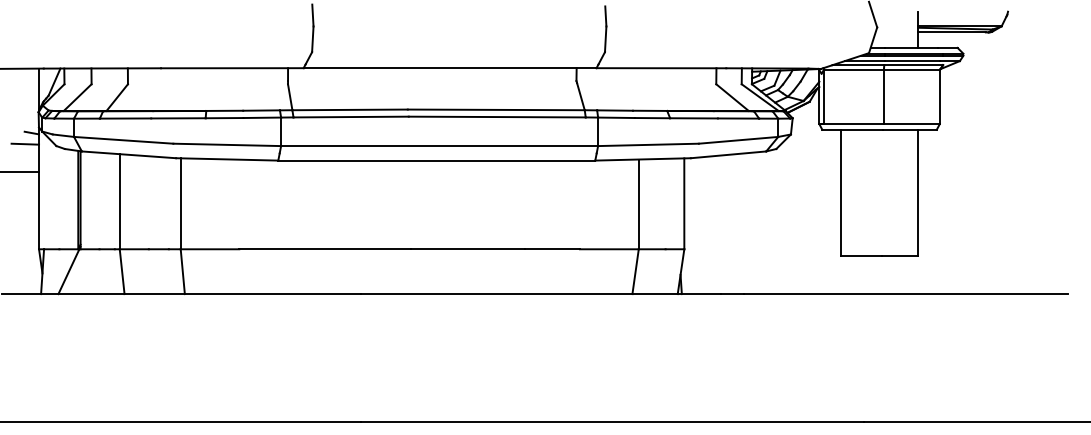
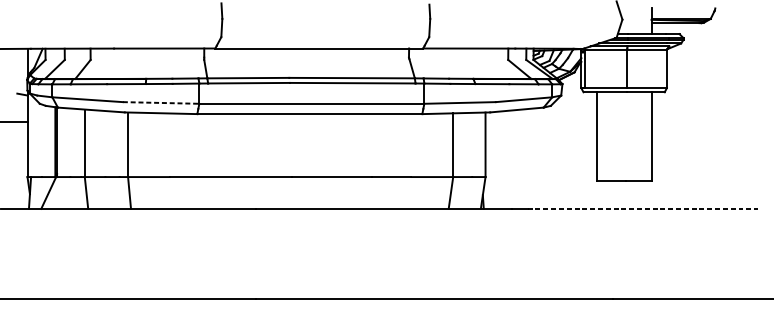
line: (25, 143) -> (17, 101), removed
line: (227, 144) -> (161, 102), solid -> dashed
line: (906, 294) -> (643, 209), solid -> dashed

